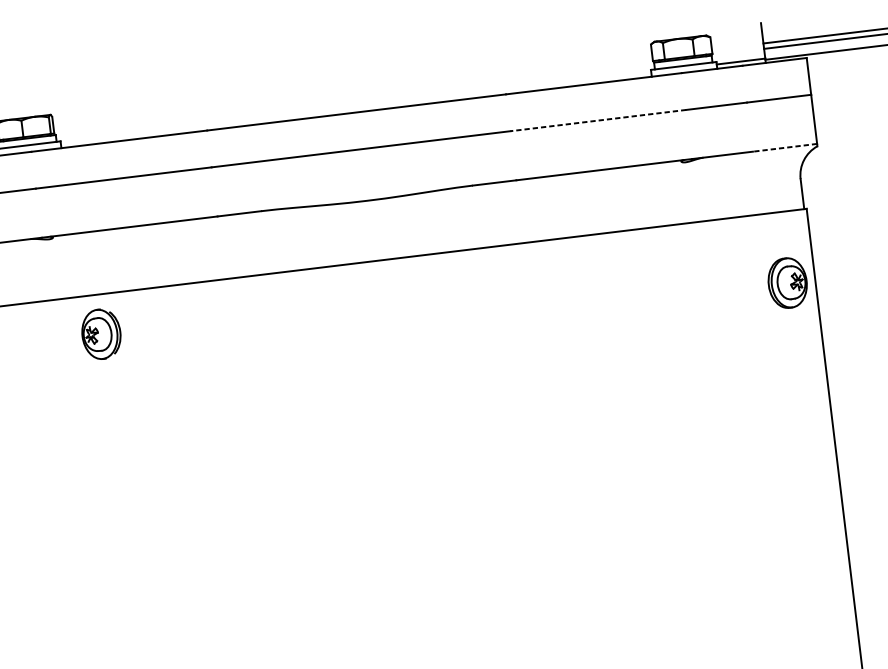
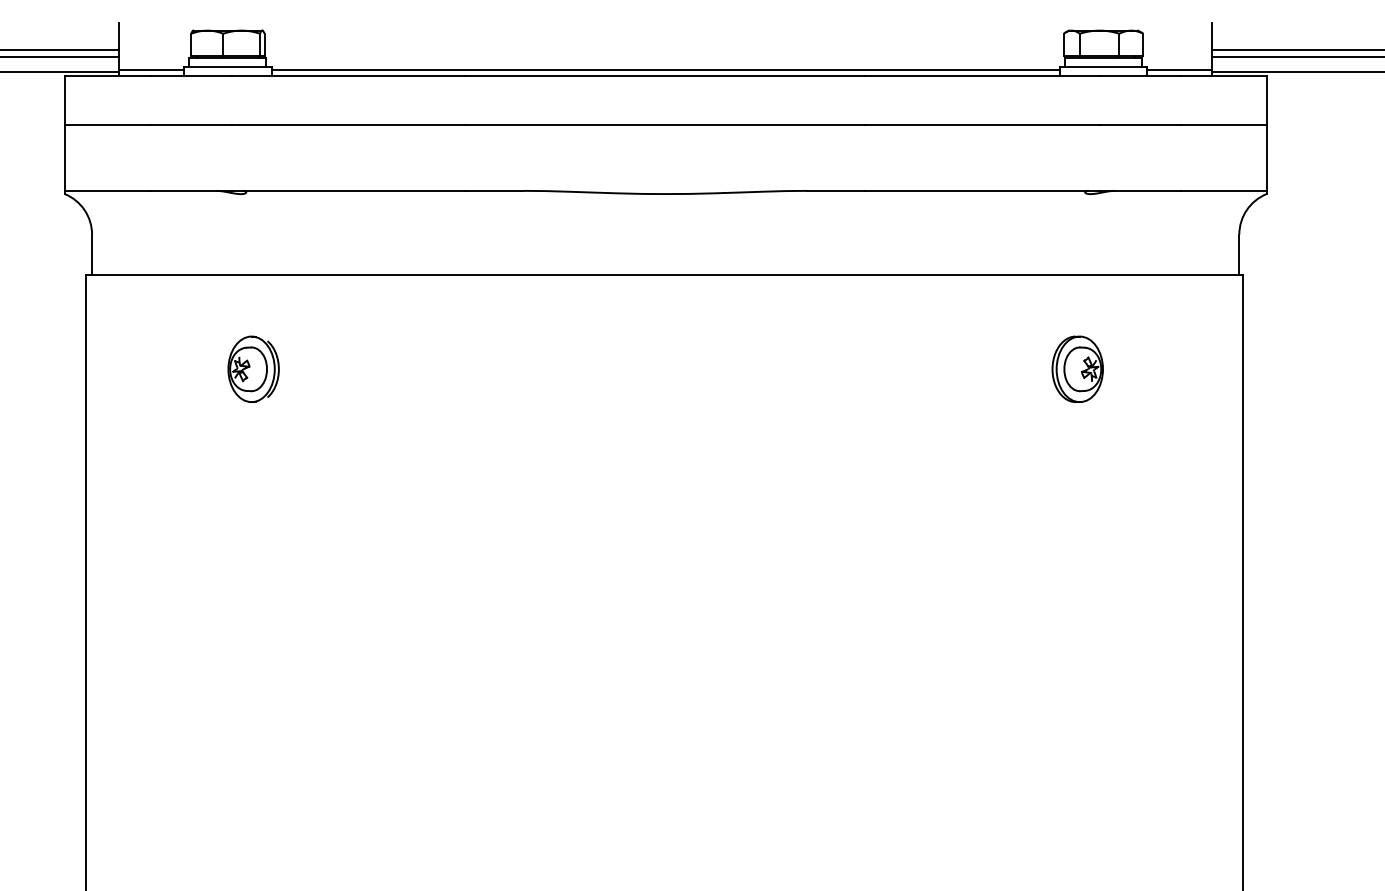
line: (355, 108) -> (665, 70), added
line: (598, 120) -> (982, 125), dashed -> solid
line: (784, 147) -> (1223, 190), dashed -> solid
part: (787, 282) -> (1077, 368), moved
part: (101, 333) -> (253, 368), moved

